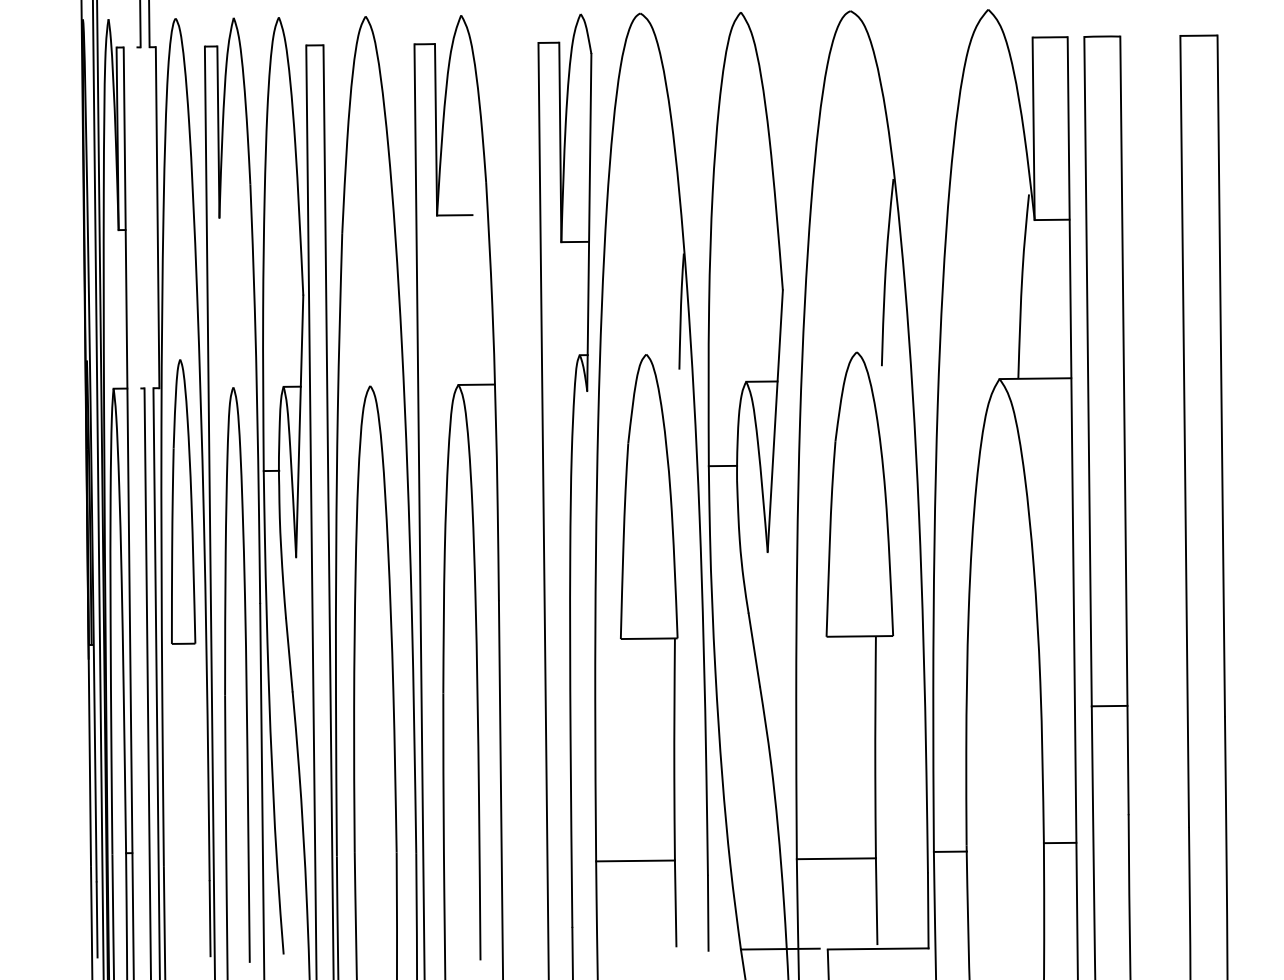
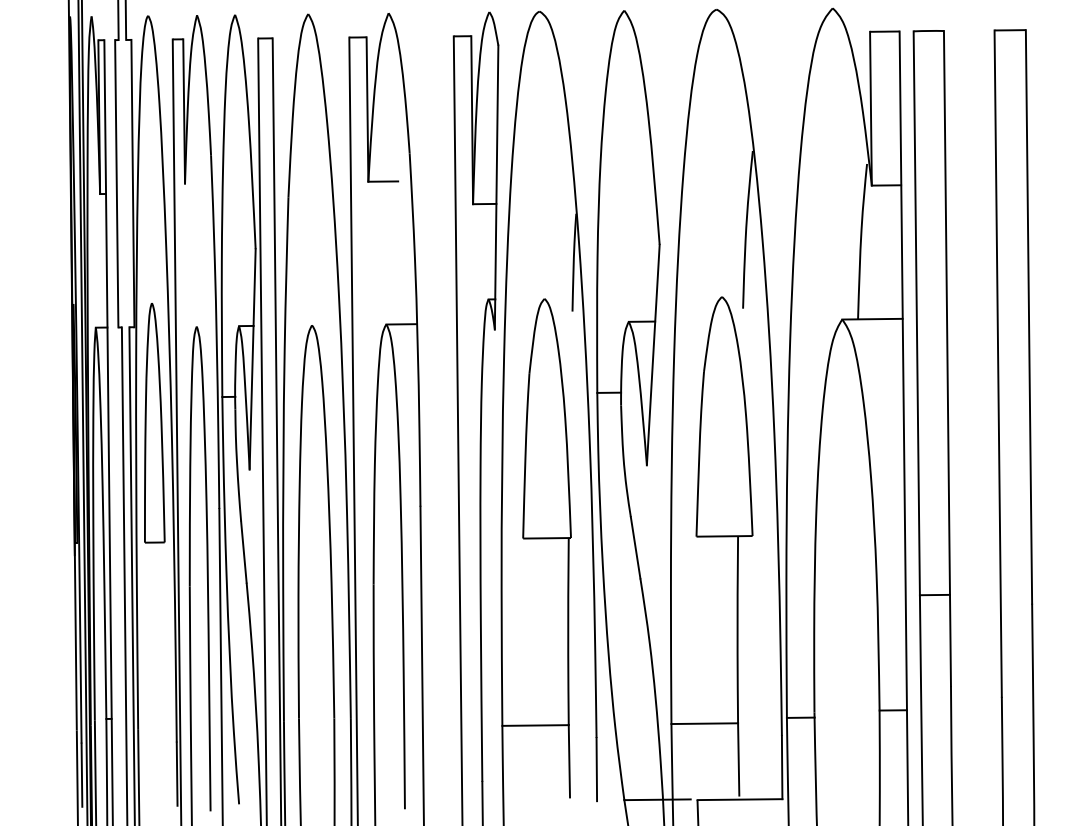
line: (138, 217) -> (116, 183), added

